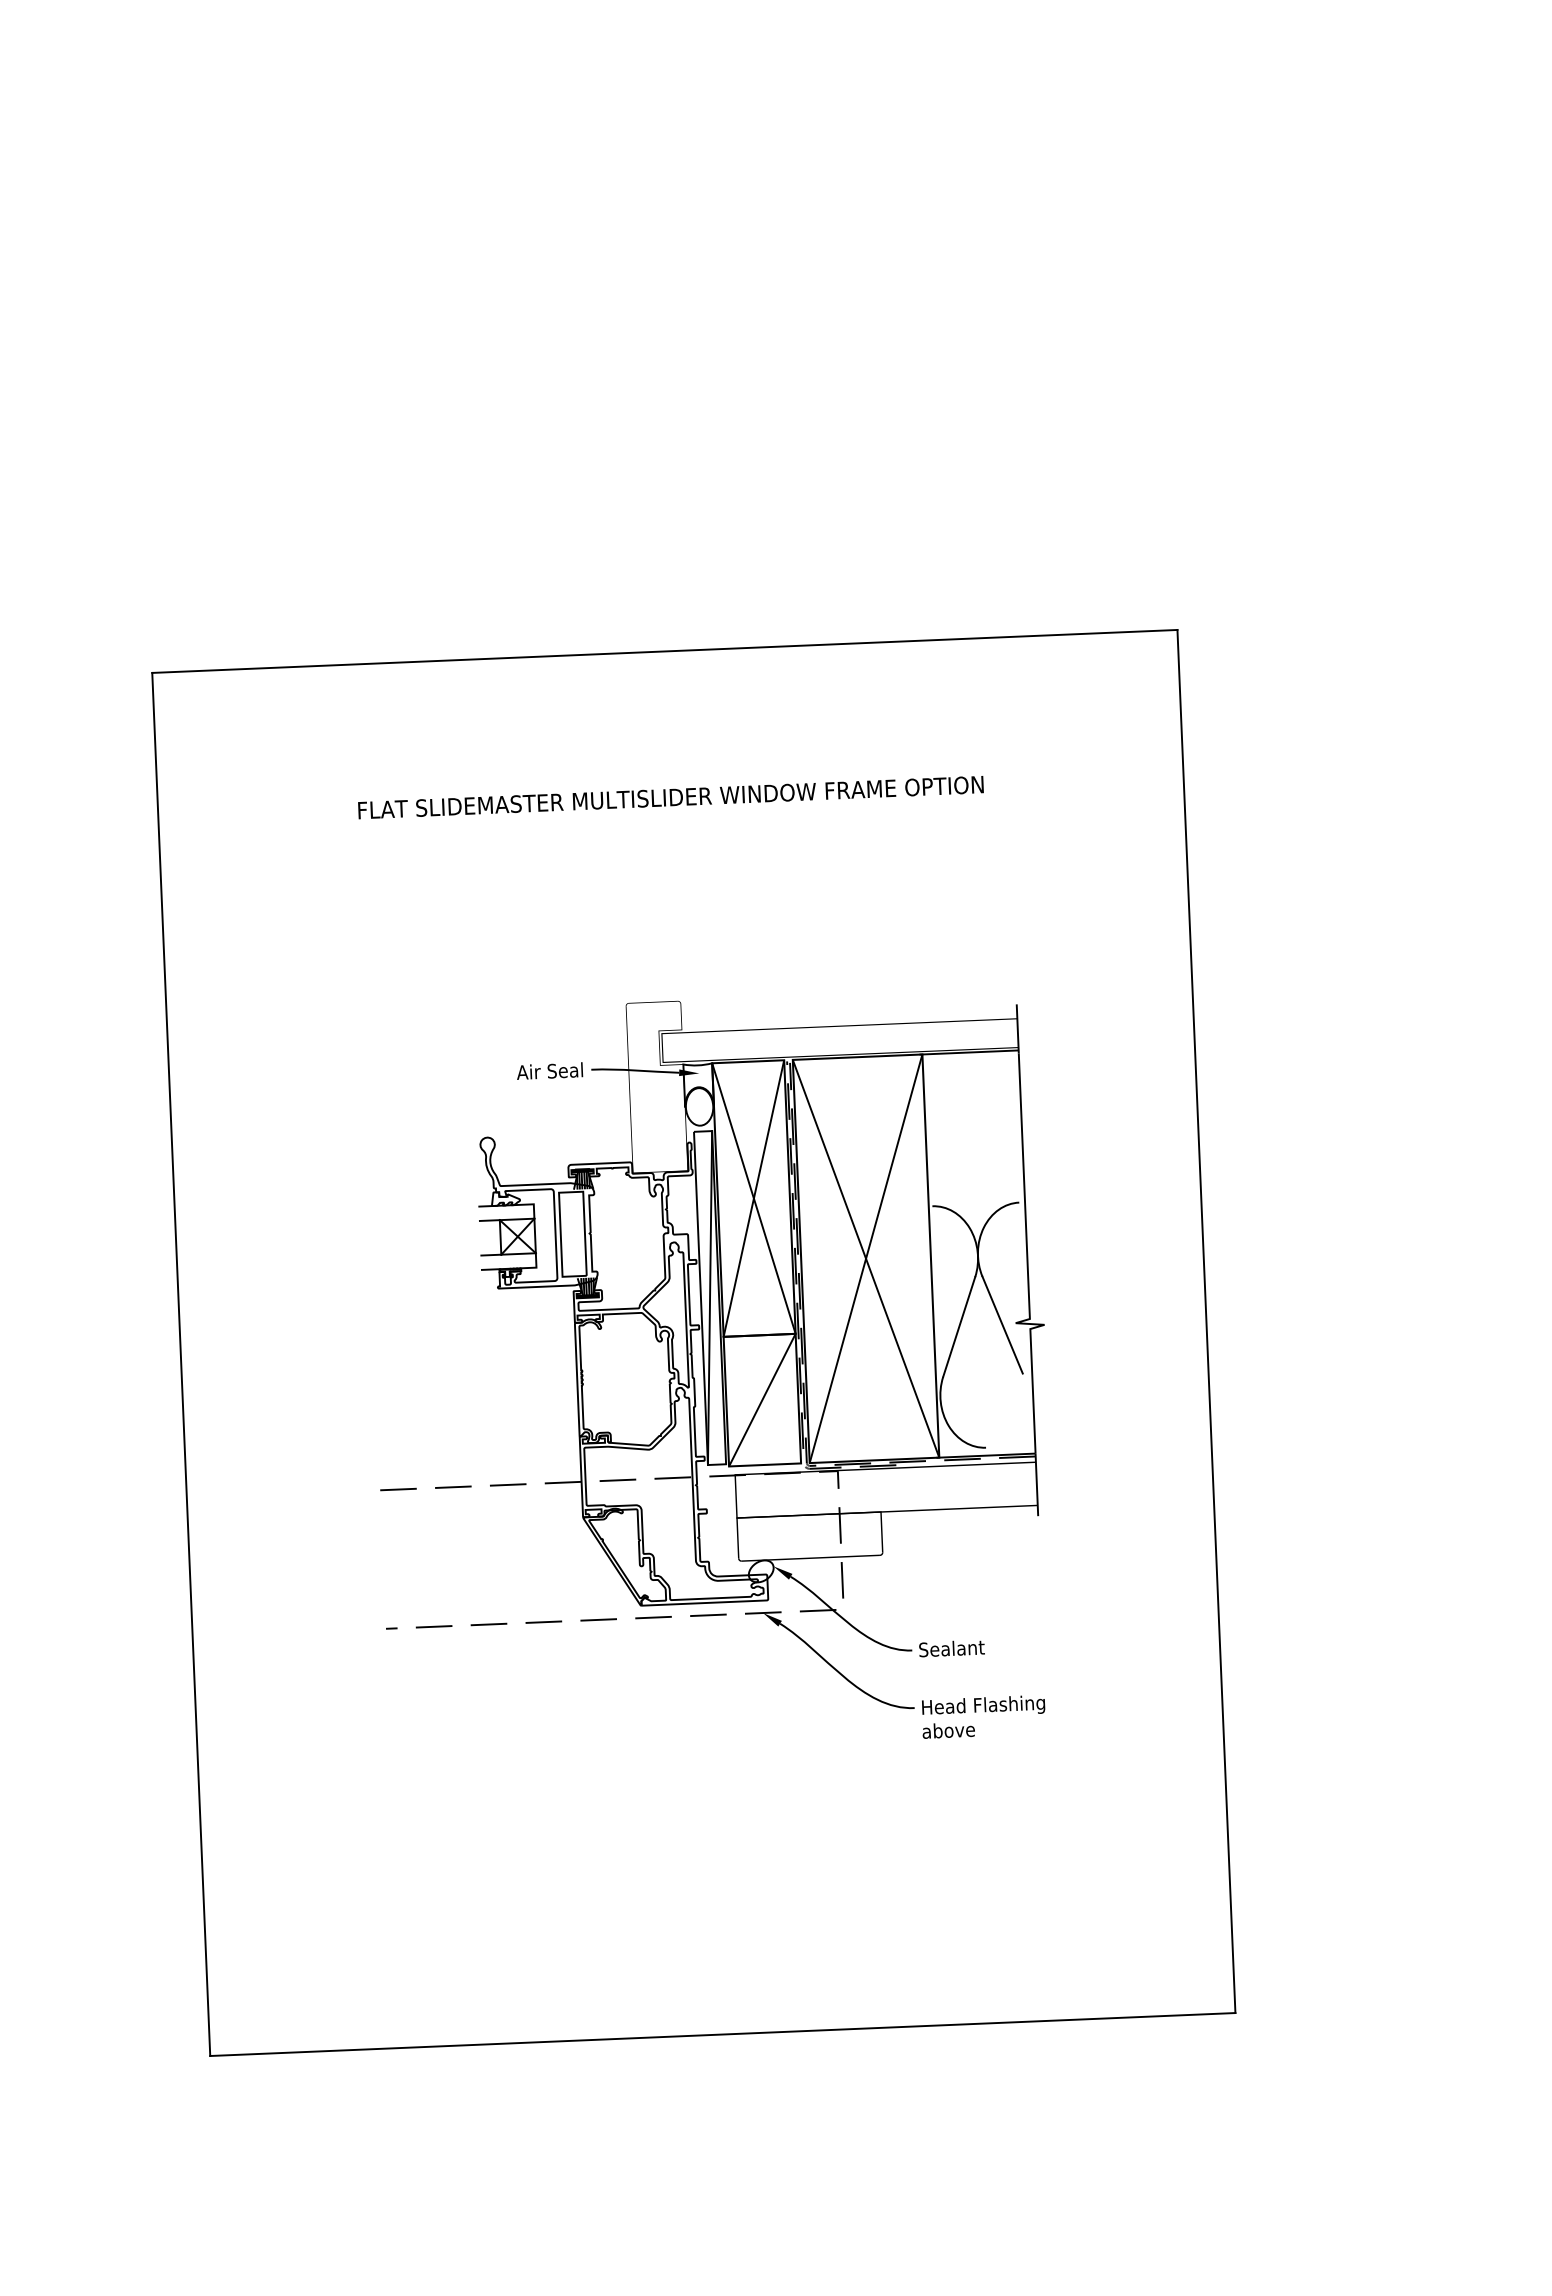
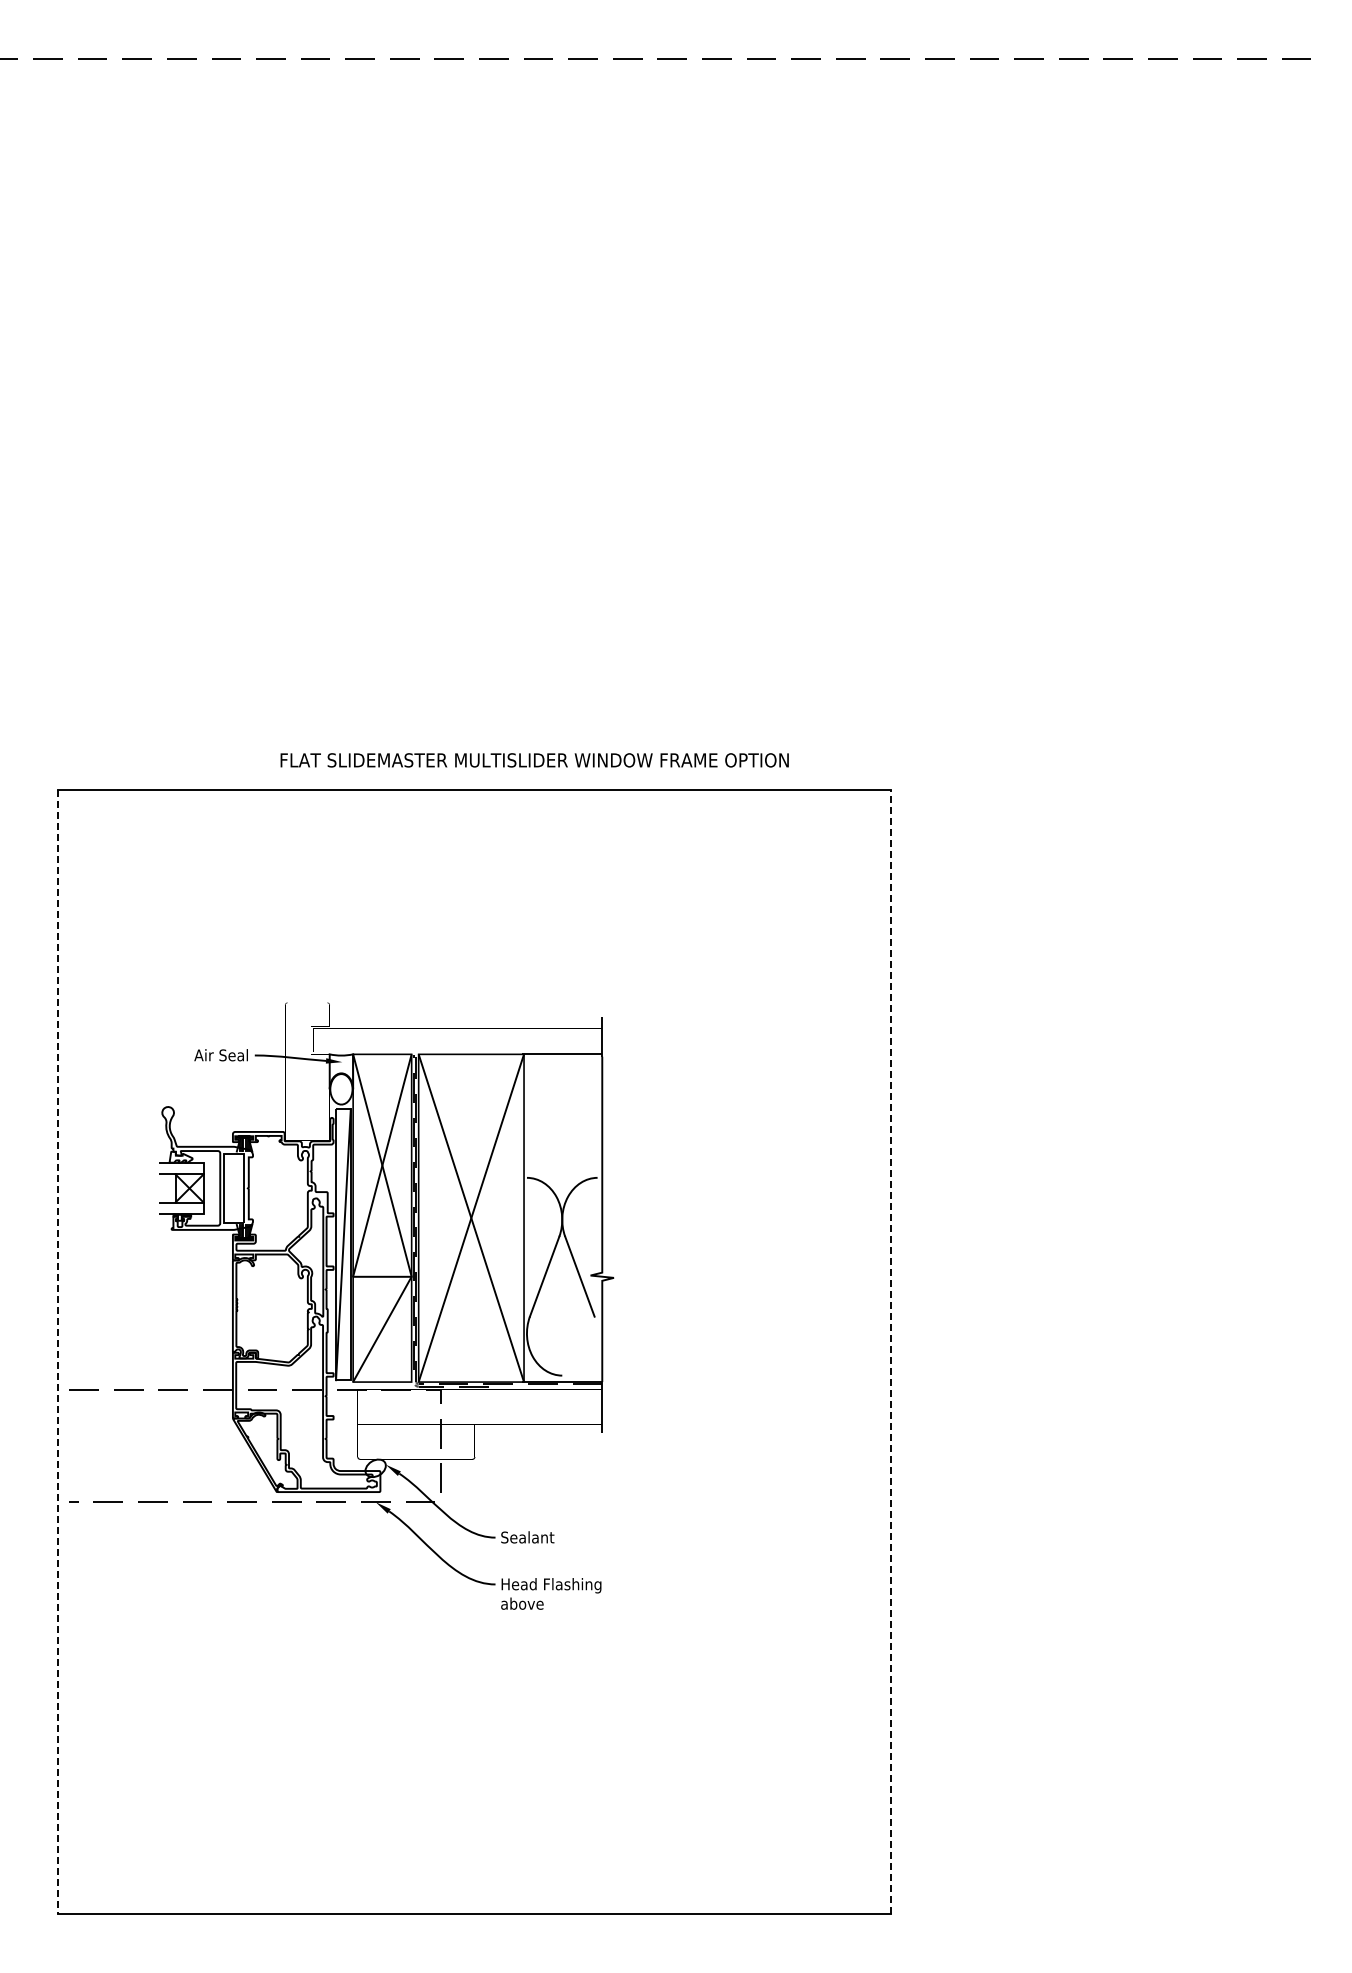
text: (670, 797) -> (534, 760), moved
line: (1206, 1321) -> (891, 1351), solid -> dashed
line: (181, 1365) -> (58, 1352), solid -> dashed
part: (710, 1372) -> (341, 1305), moved

